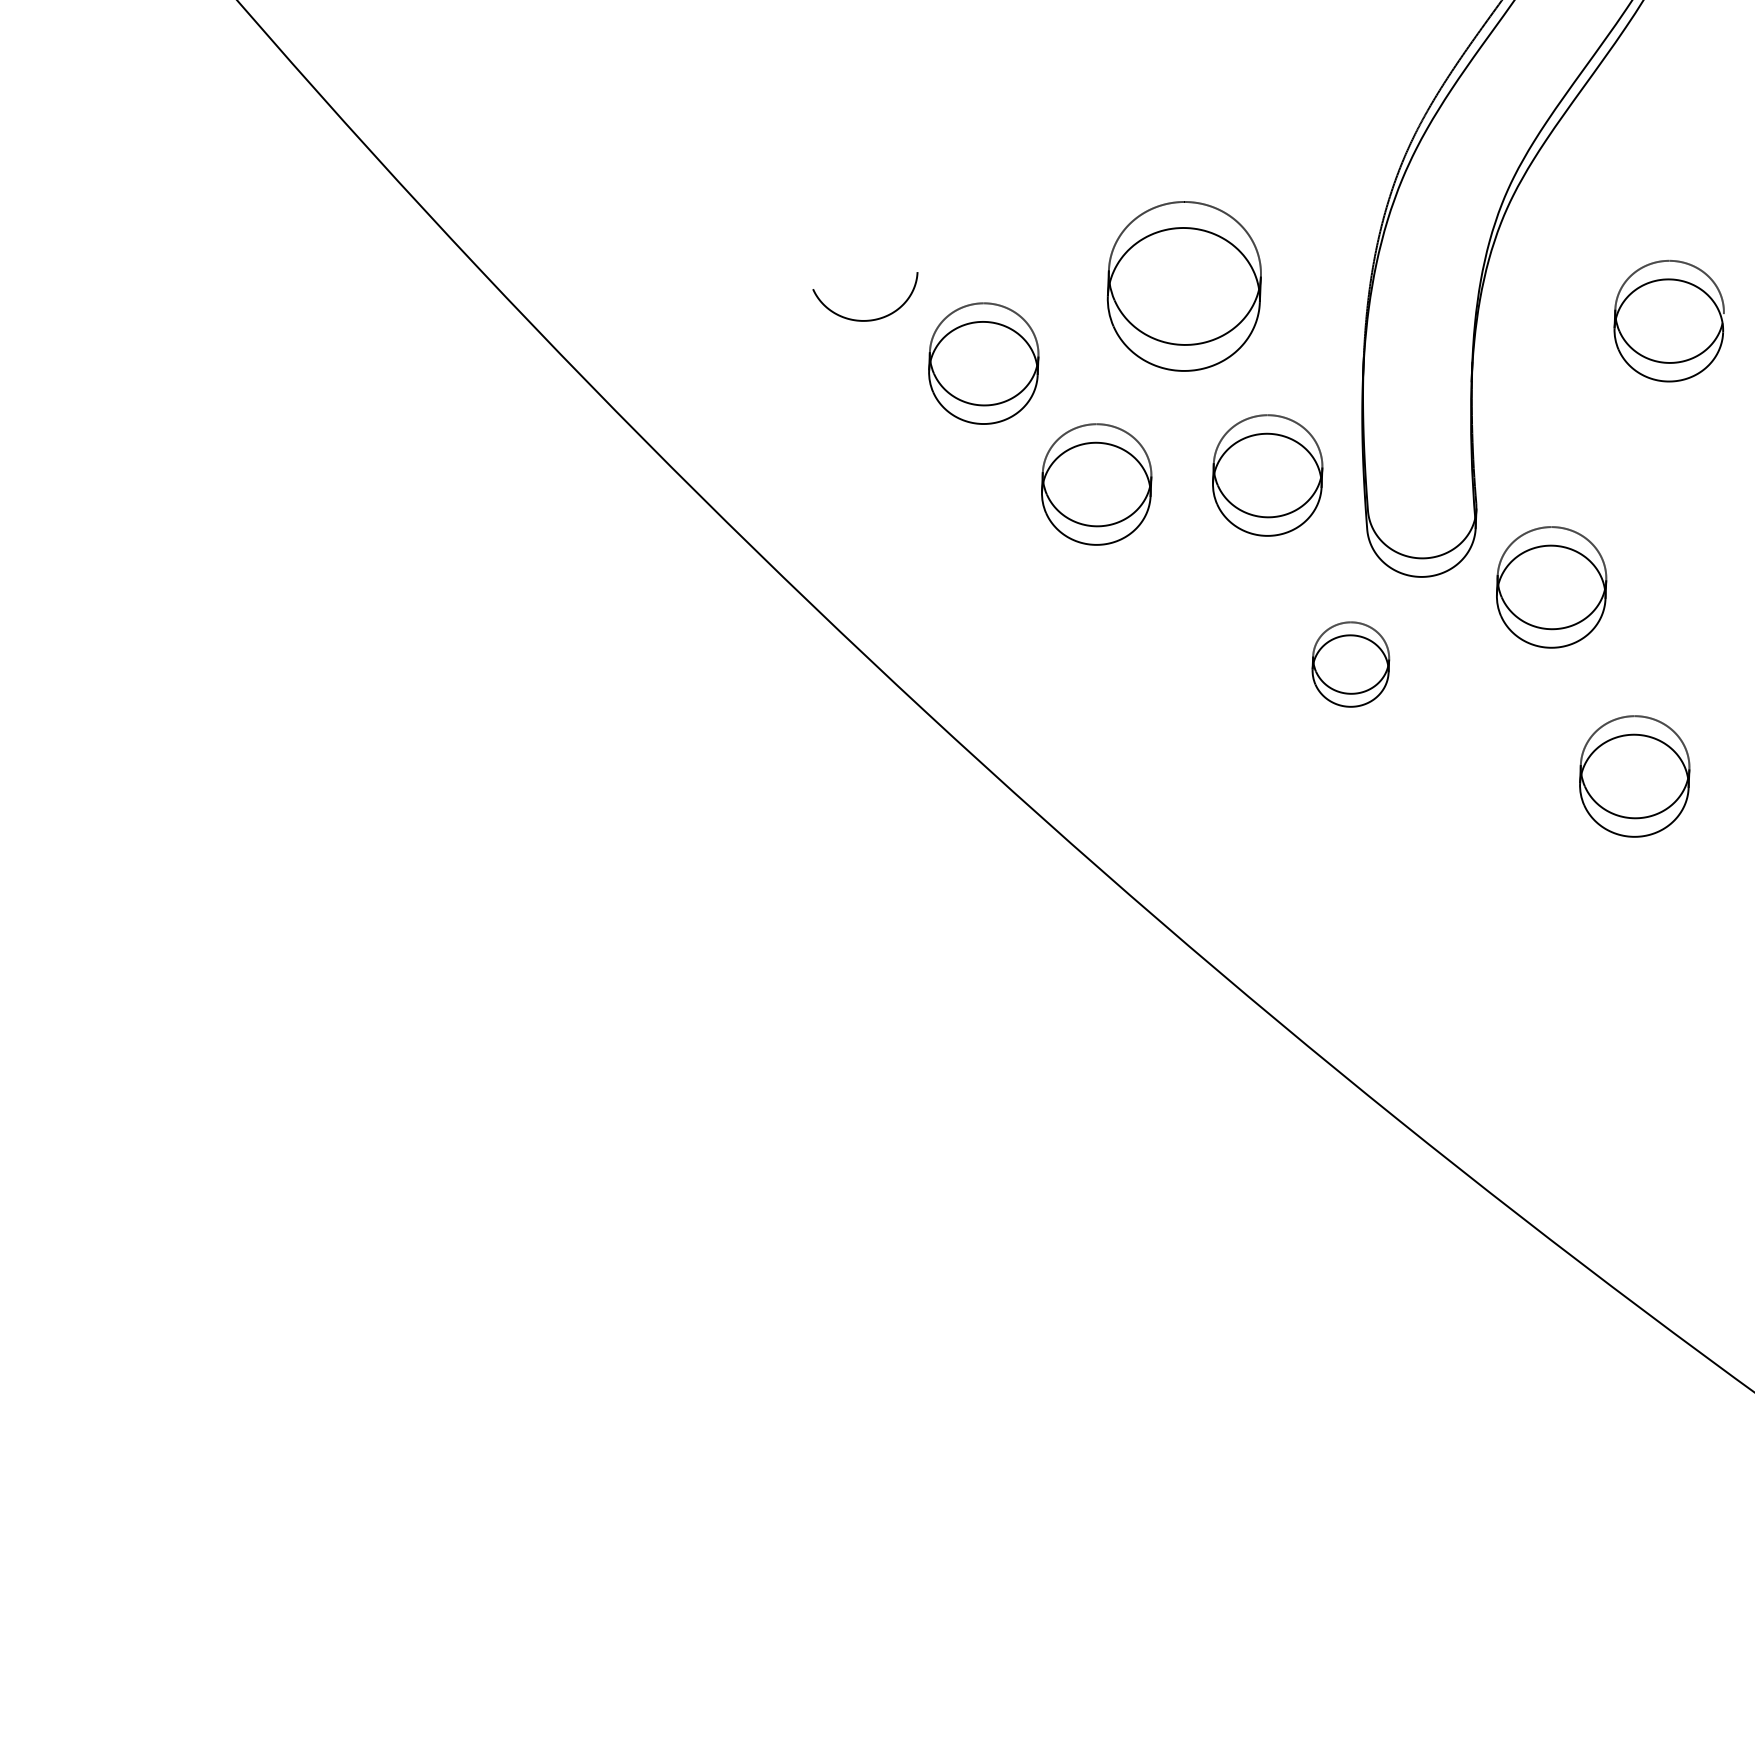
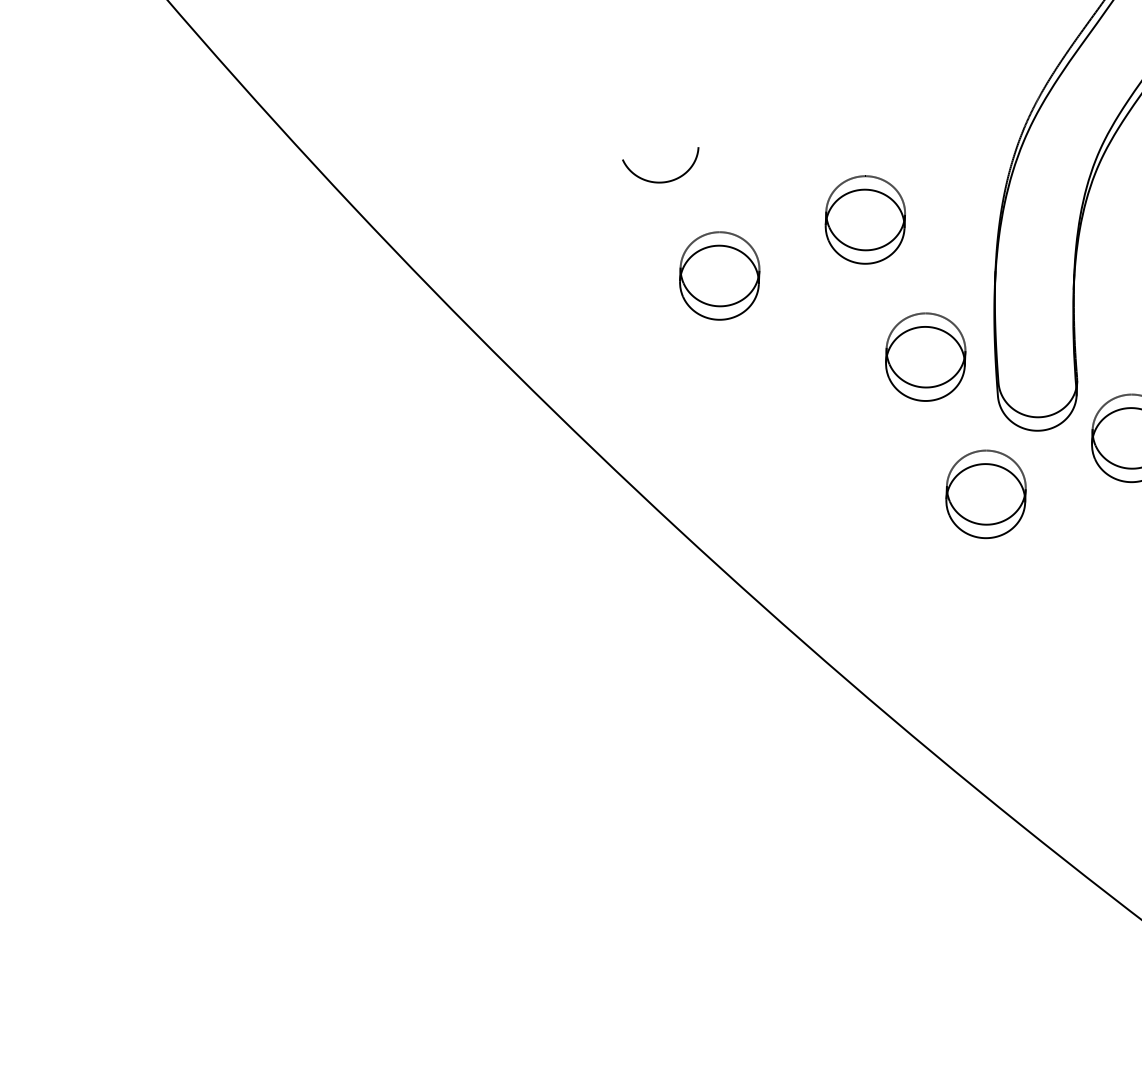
part: (1184, 286) -> (865, 220), size x0.71
curve: (867, 319) -> (662, 181), moved
part: (1096, 484) -> (801, 363), removed
part: (1350, 664) -> (985, 494), size x1.43

